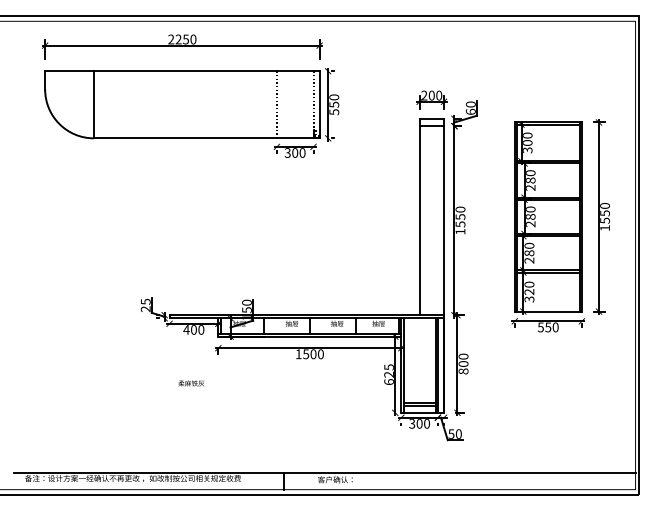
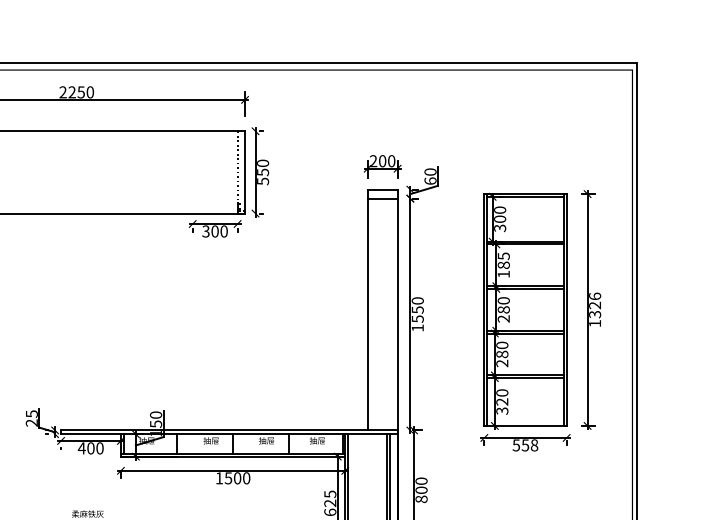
line: (276, 104) -> (192, 172), removed
text: (530, 180) -> (503, 265), 280 -> 185
text: (605, 212) -> (595, 304), 1550 -> 1326
text: (555, 327) -> (534, 445), 550 -> 558

